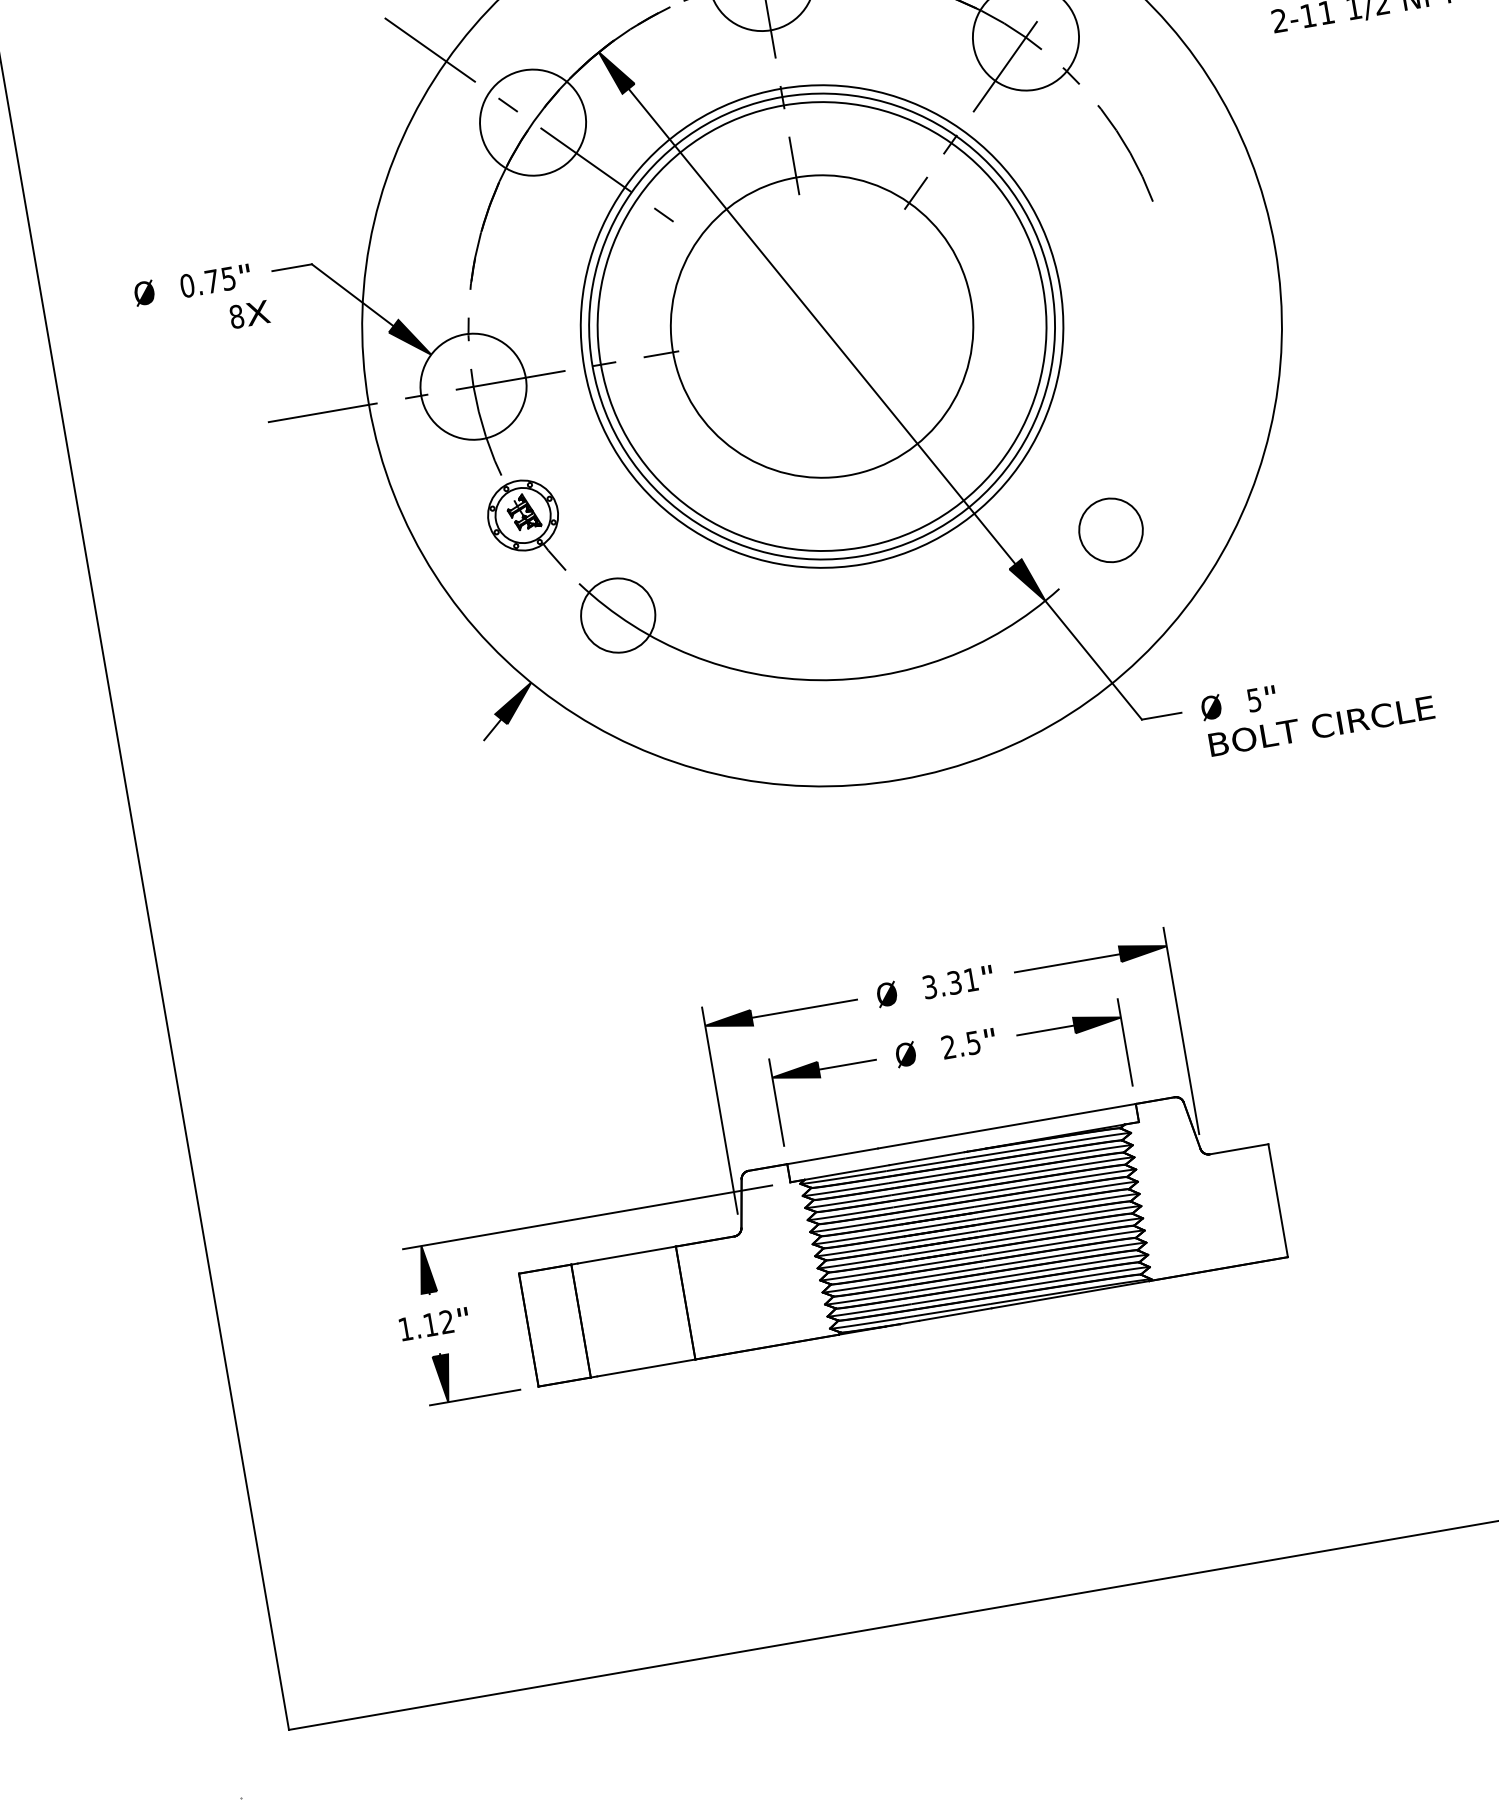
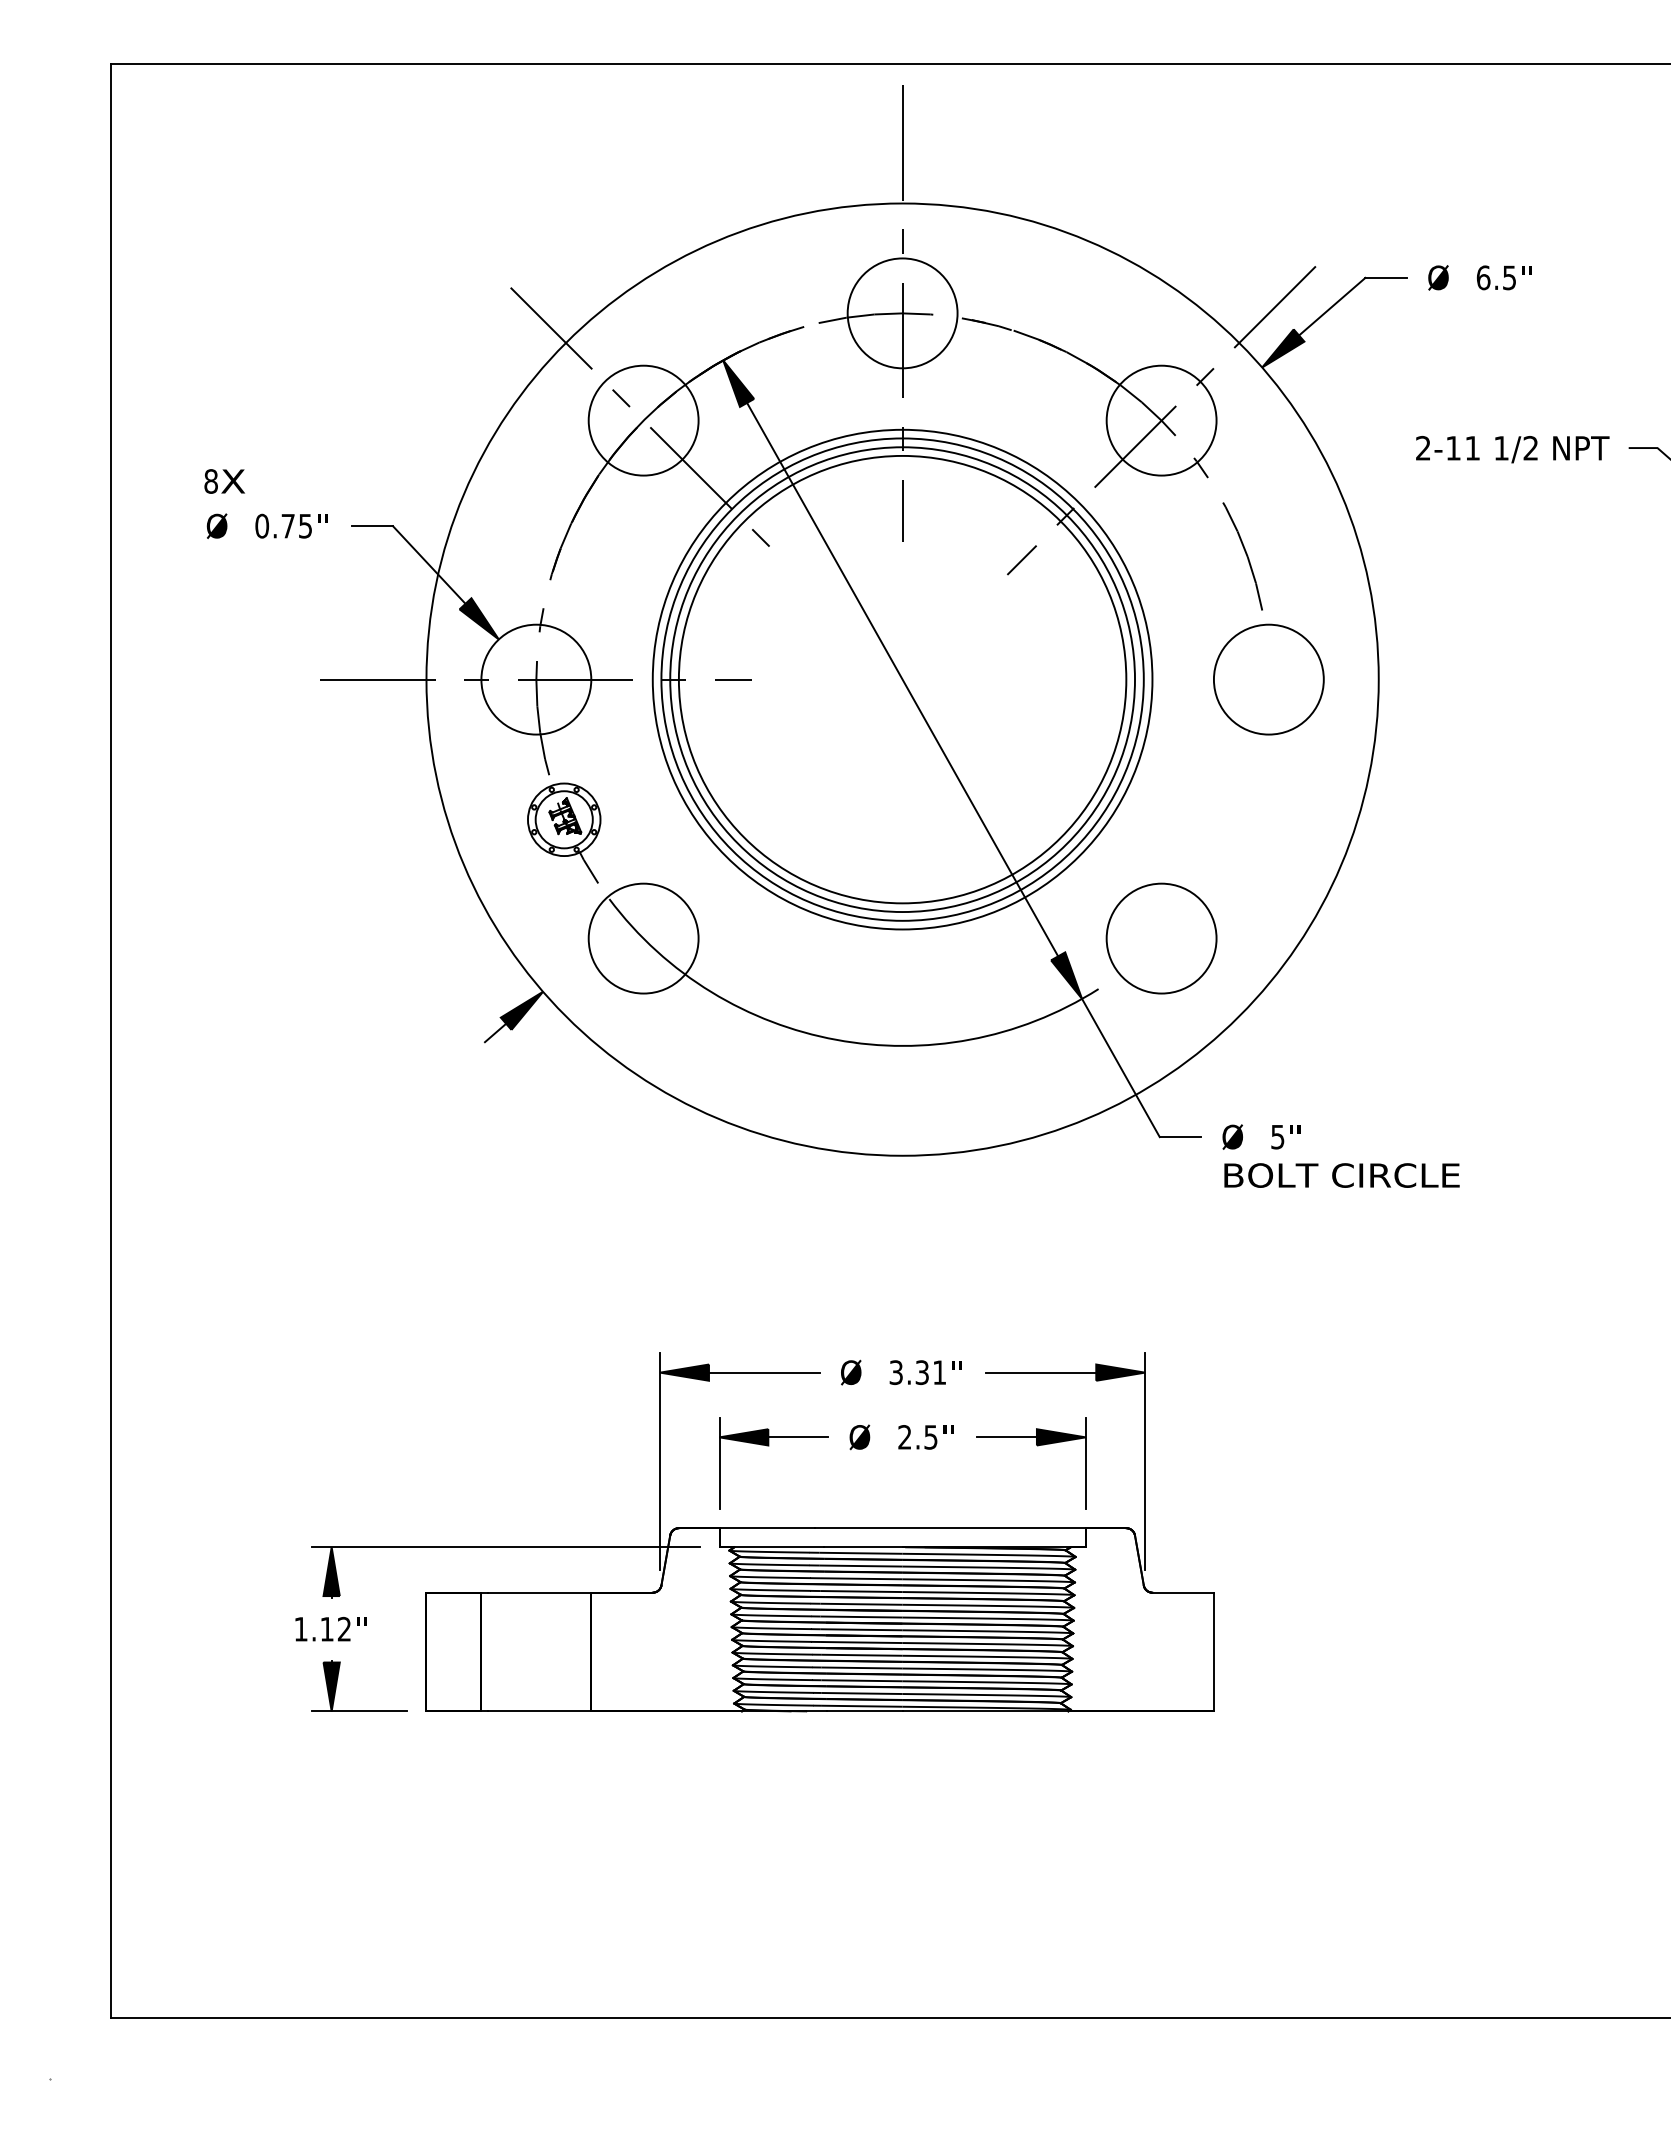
circle: (1170, 266) -> (1268, 679), added
text: (249, 314) -> (224, 481), moved
circle: (821, 326) -> (902, 679), size x1.43
circle: (1110, 530) -> (1161, 938), size x1.67
circle: (618, 615) -> (643, 938), size x1.43

